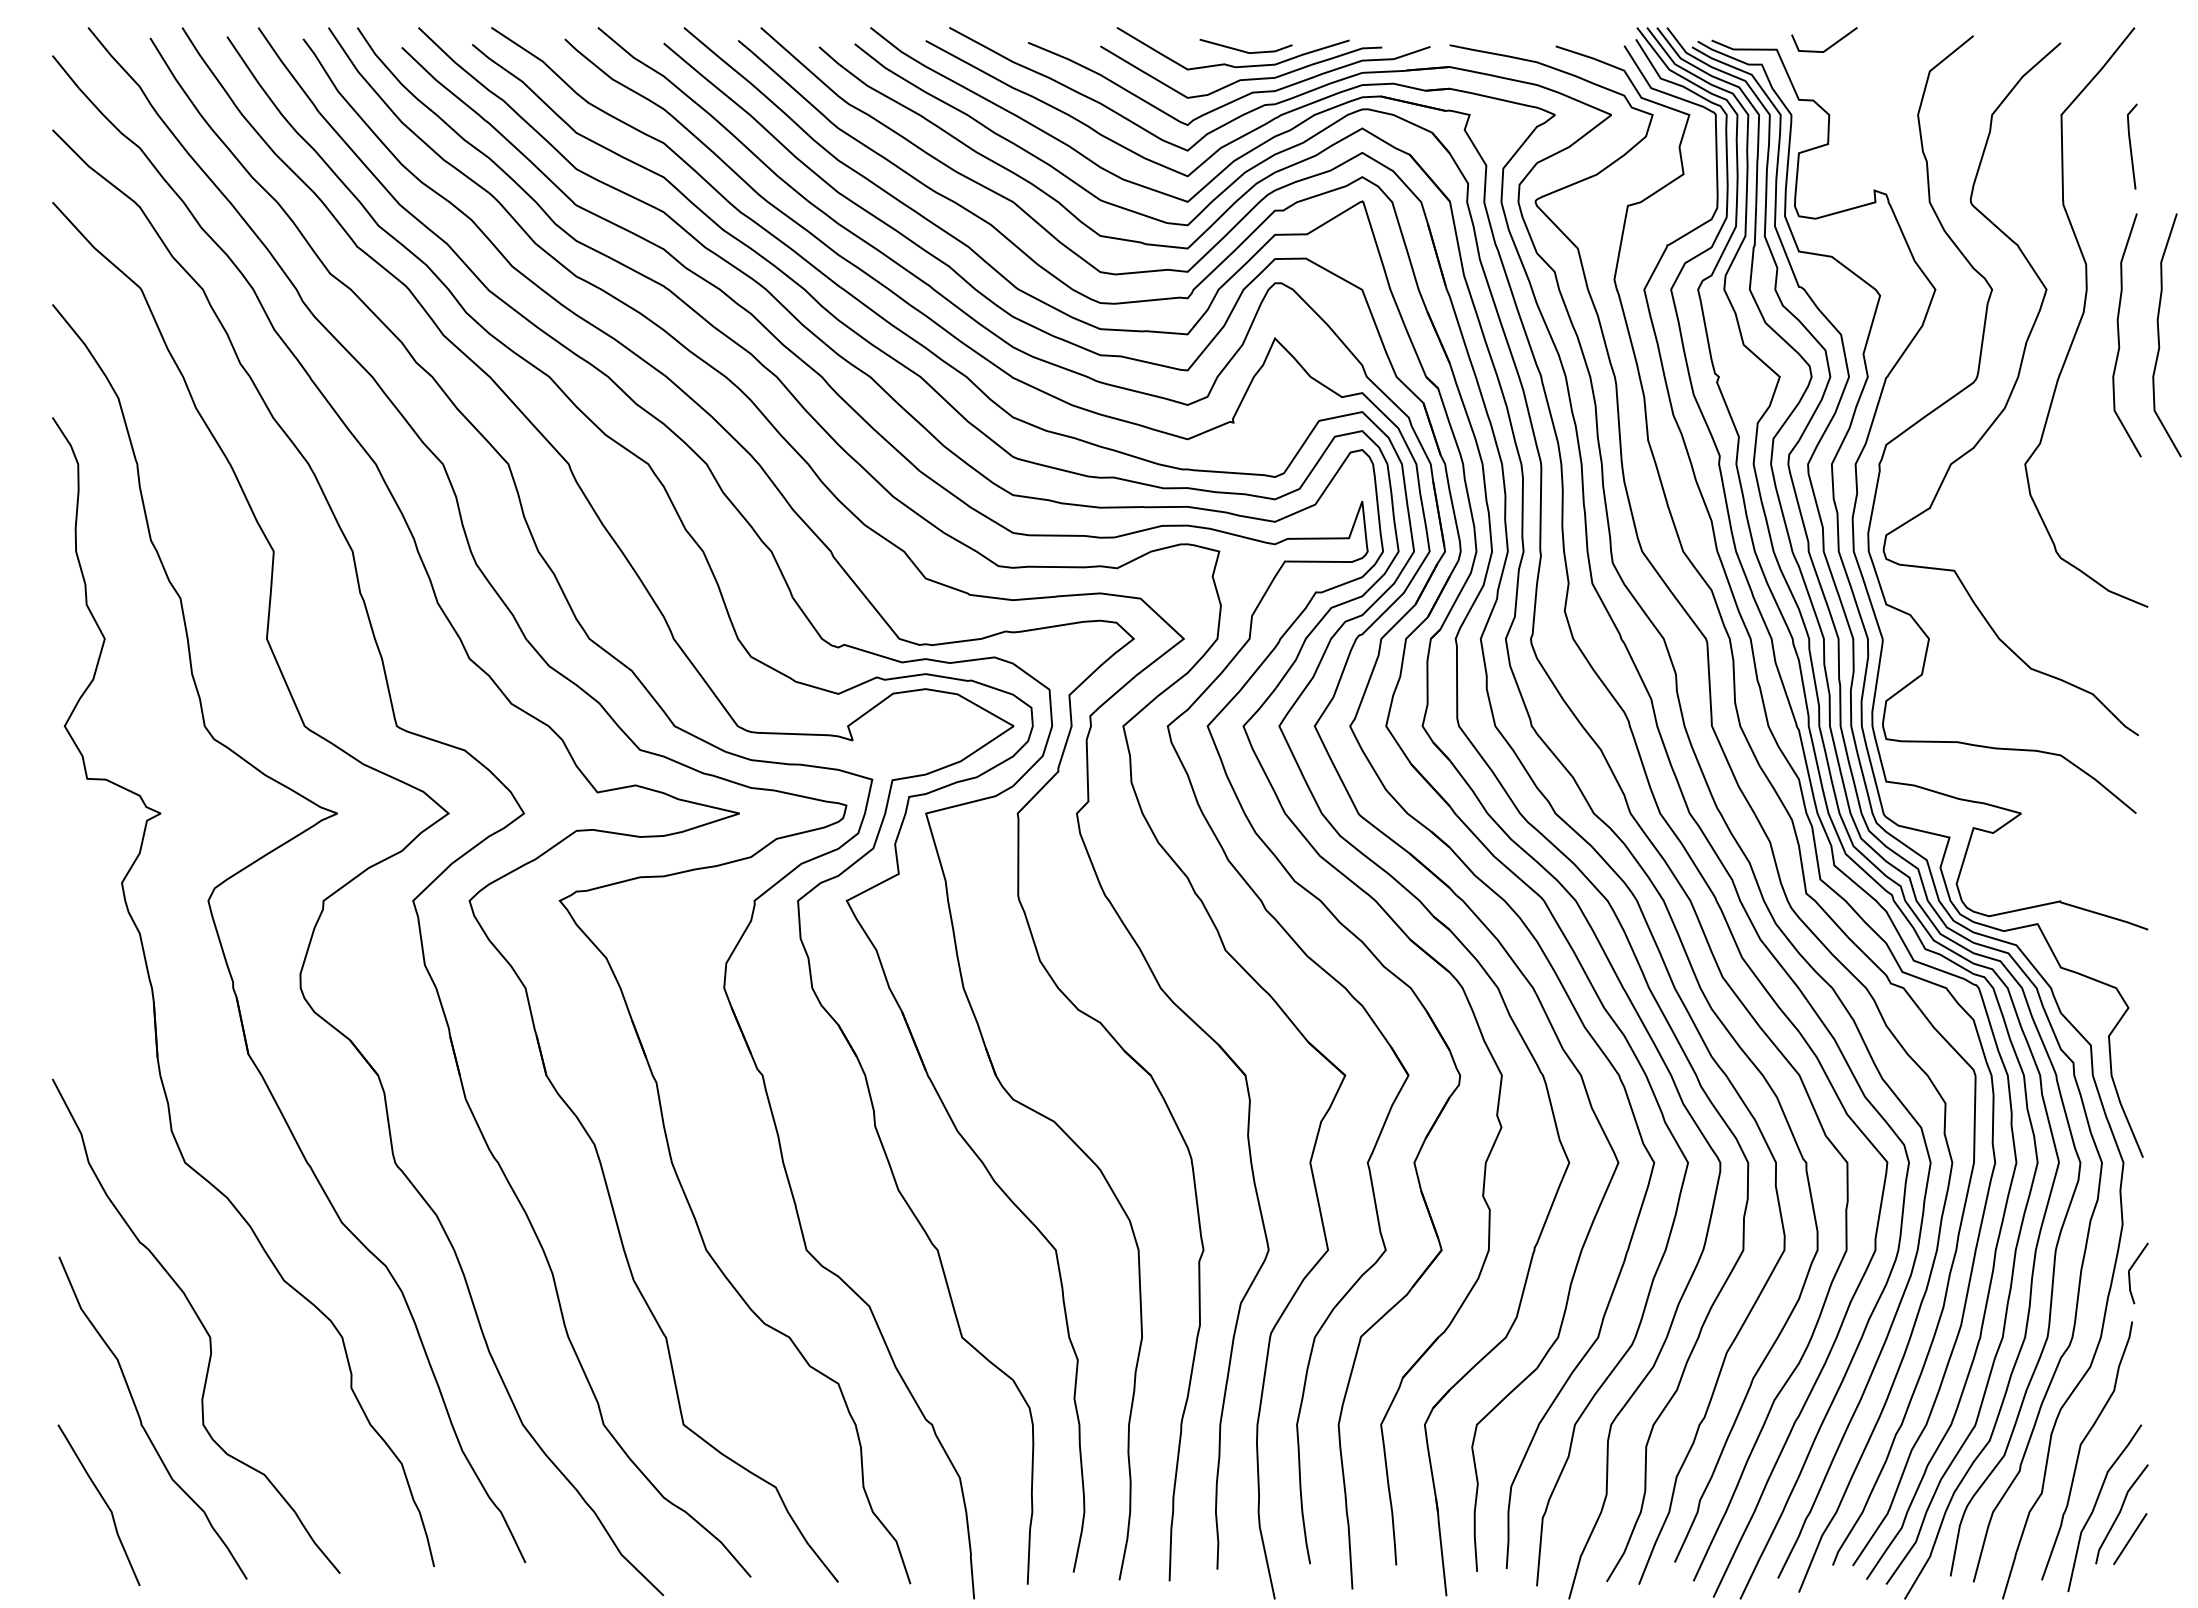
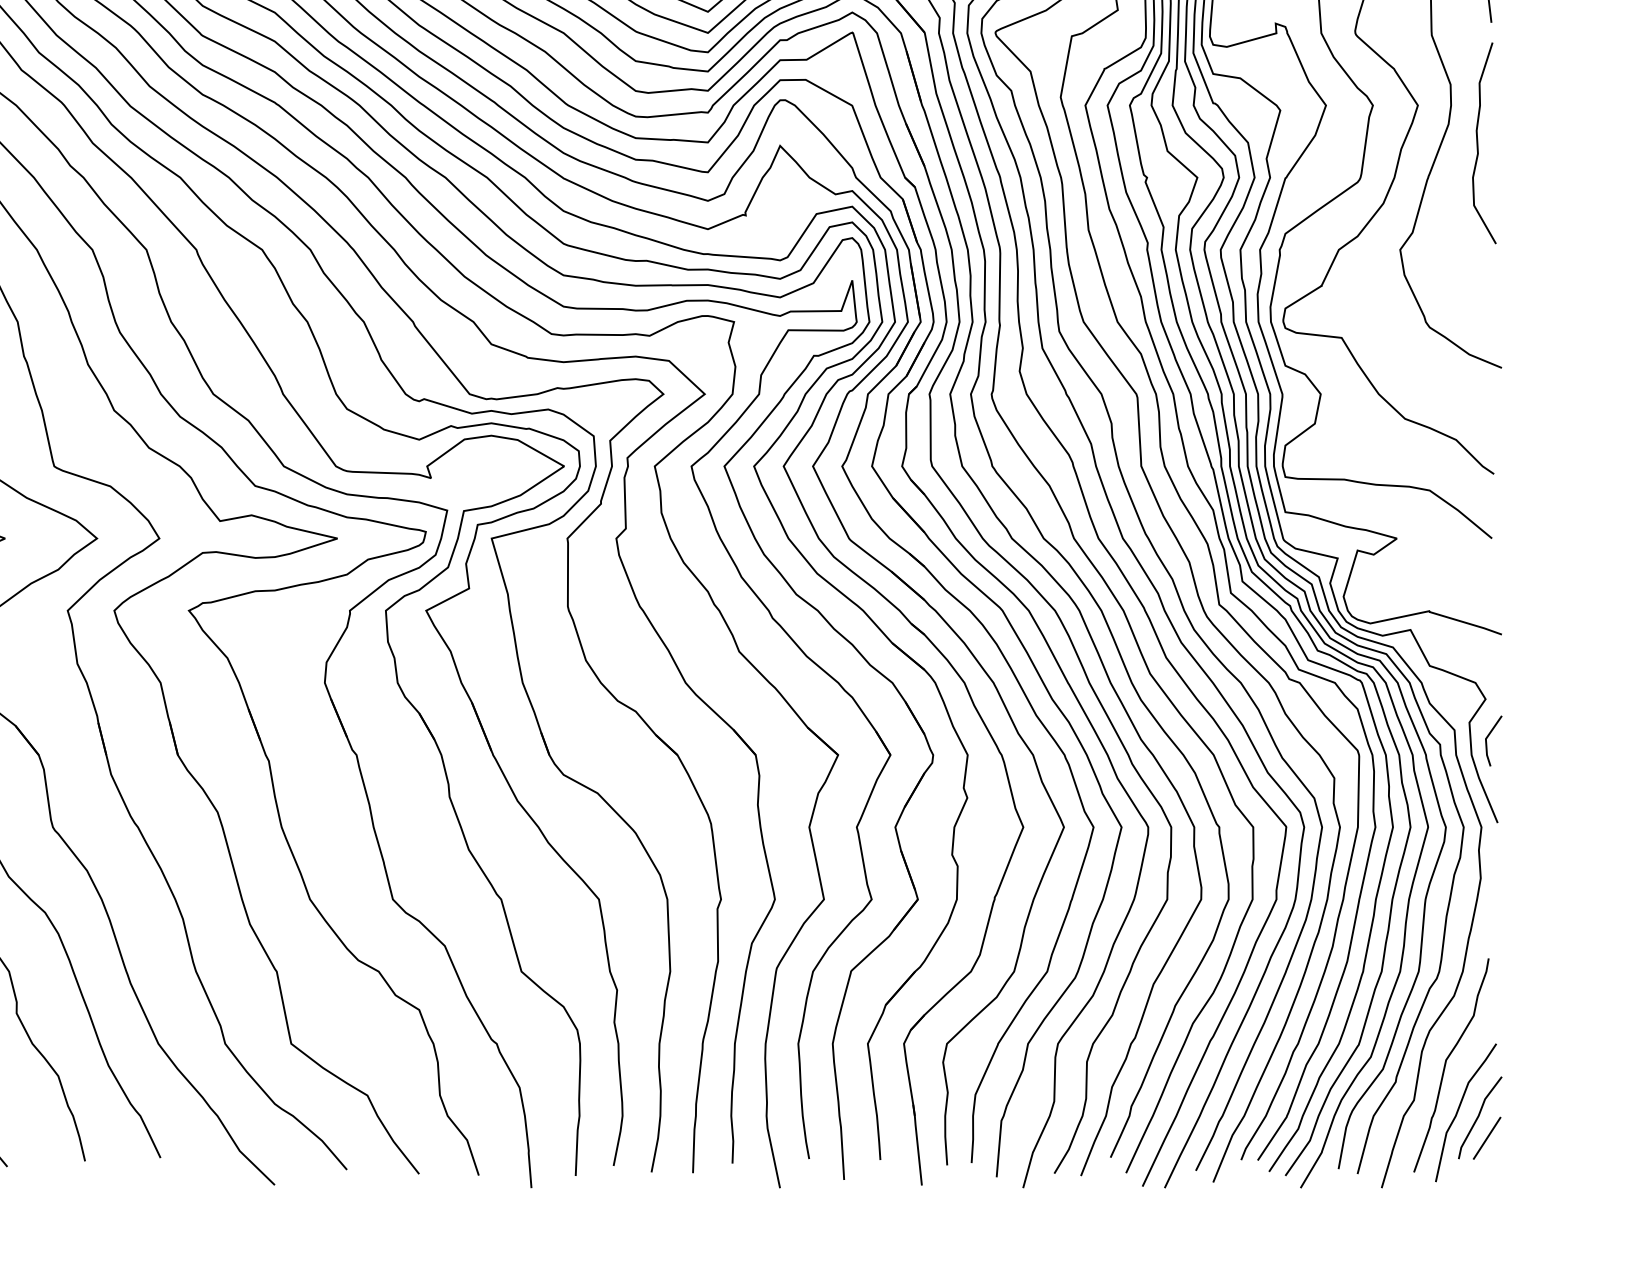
curve: (2159, 335) -> (1511, 143), removed
line: (2131, 1269) -> (1488, 737), moved

